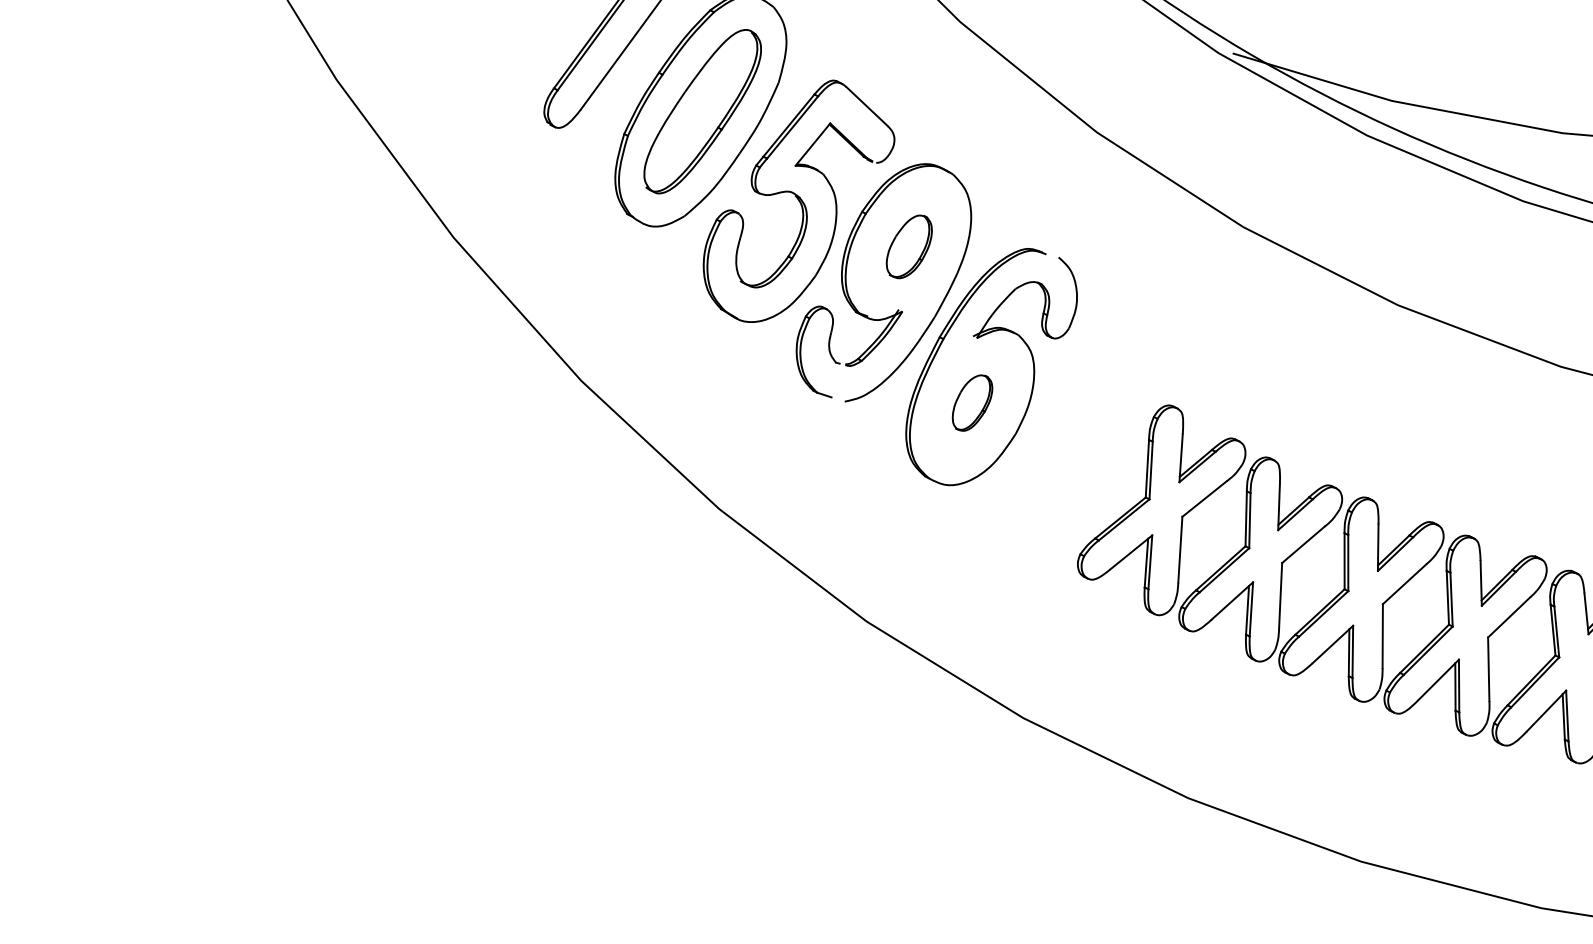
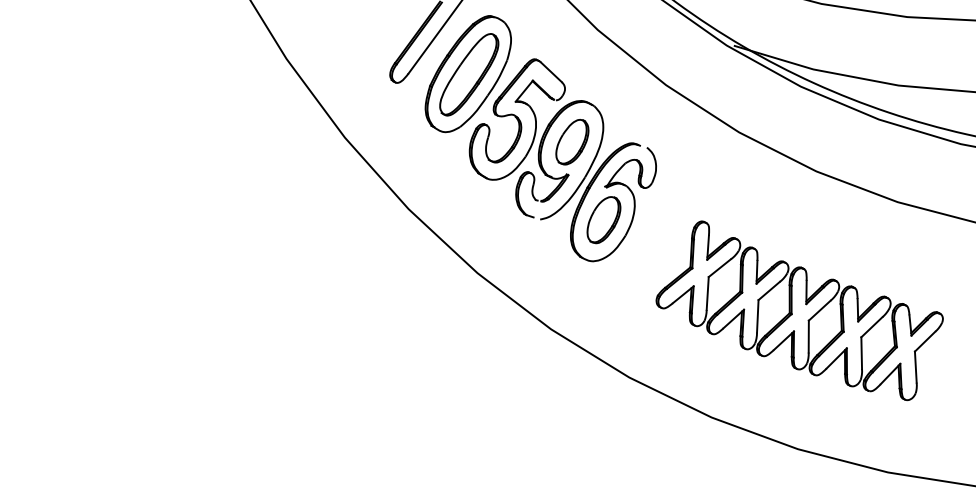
part: (909, 247) -> (572, 142), size x1.43
part: (971, 403) -> (603, 220), size x1.67

